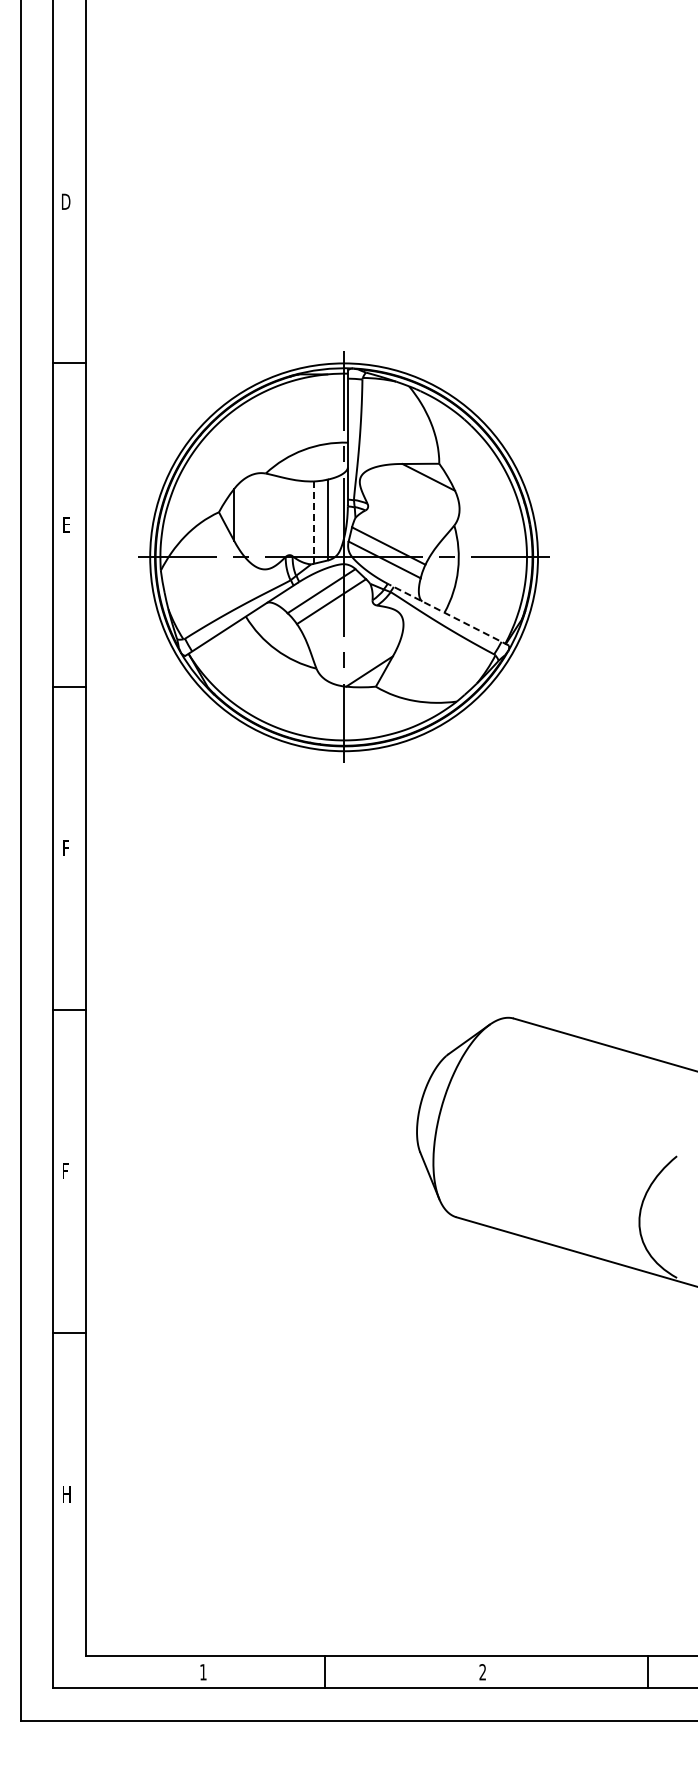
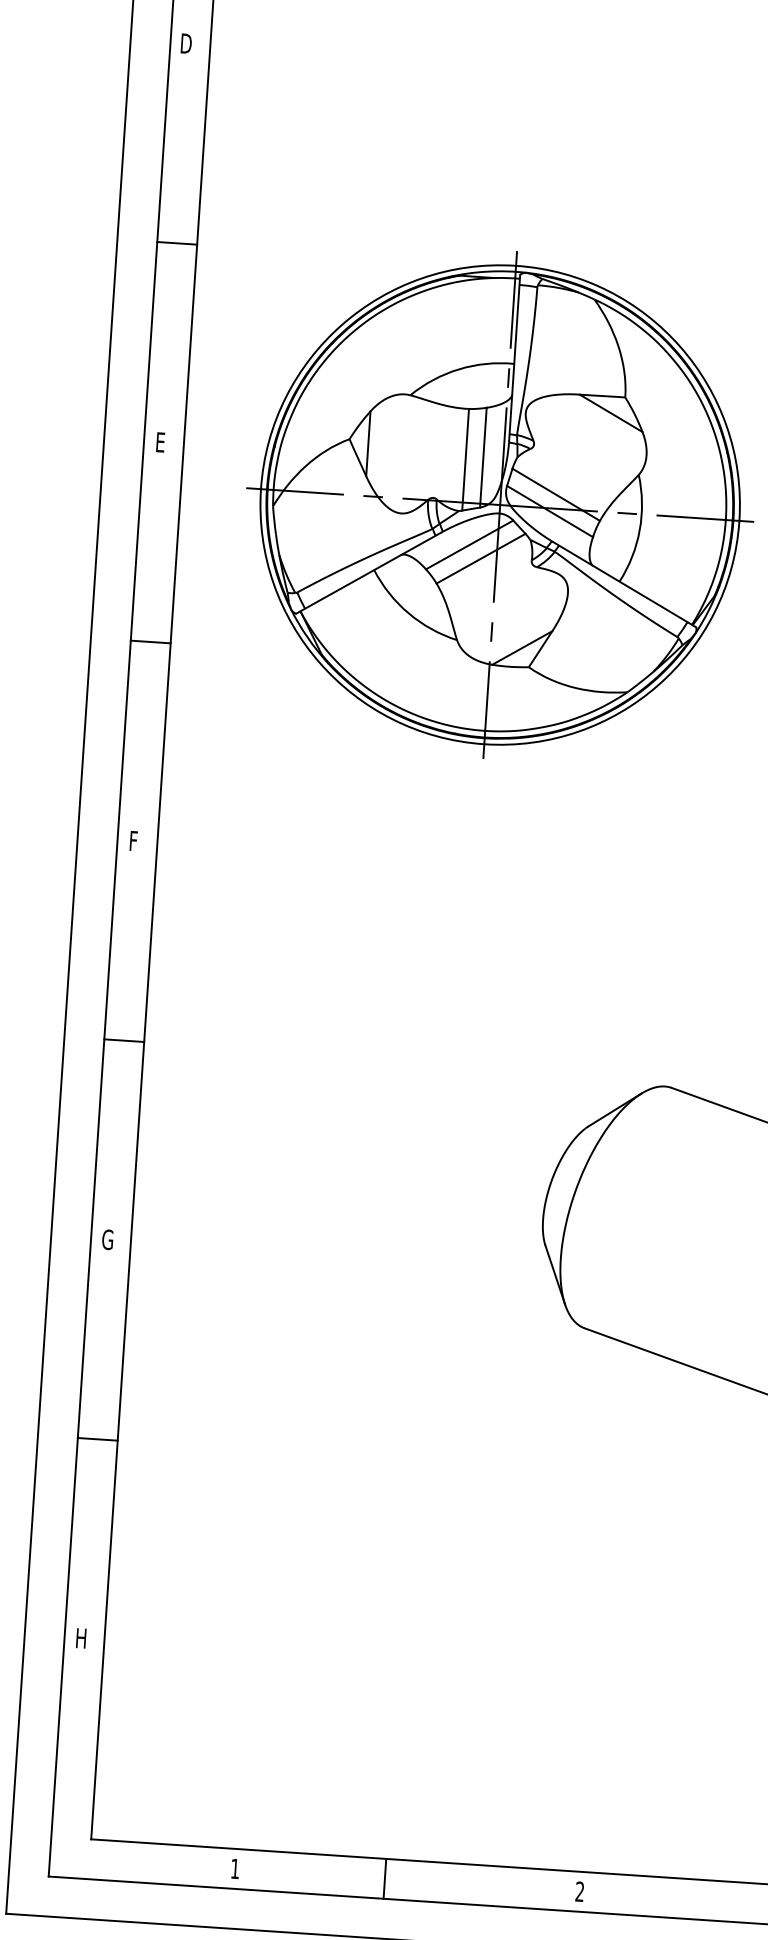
line: (313, 523) -> (465, 460), dashed -> solid
line: (448, 614) -> (624, 584), dashed -> solid
text: (66, 1171) -> (107, 1239), F -> G

